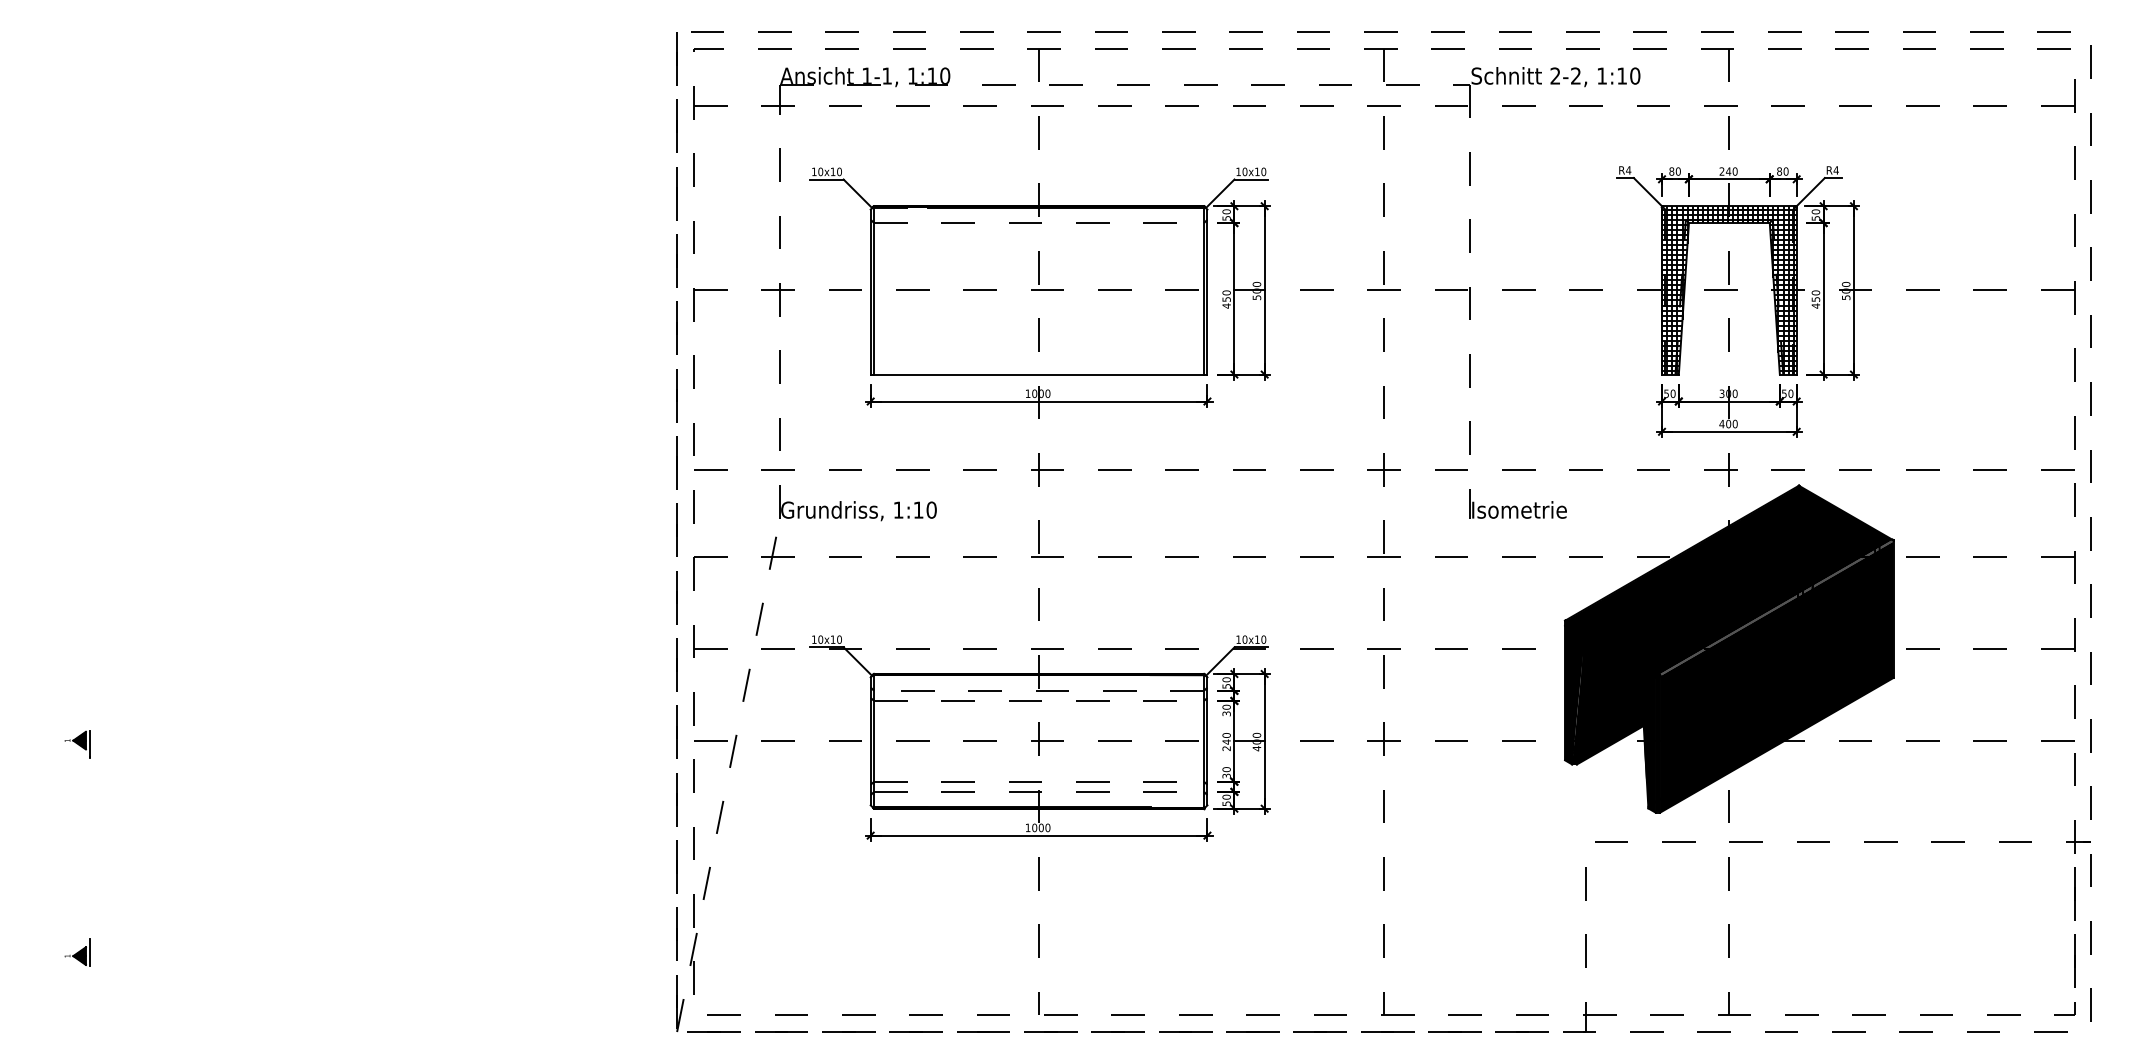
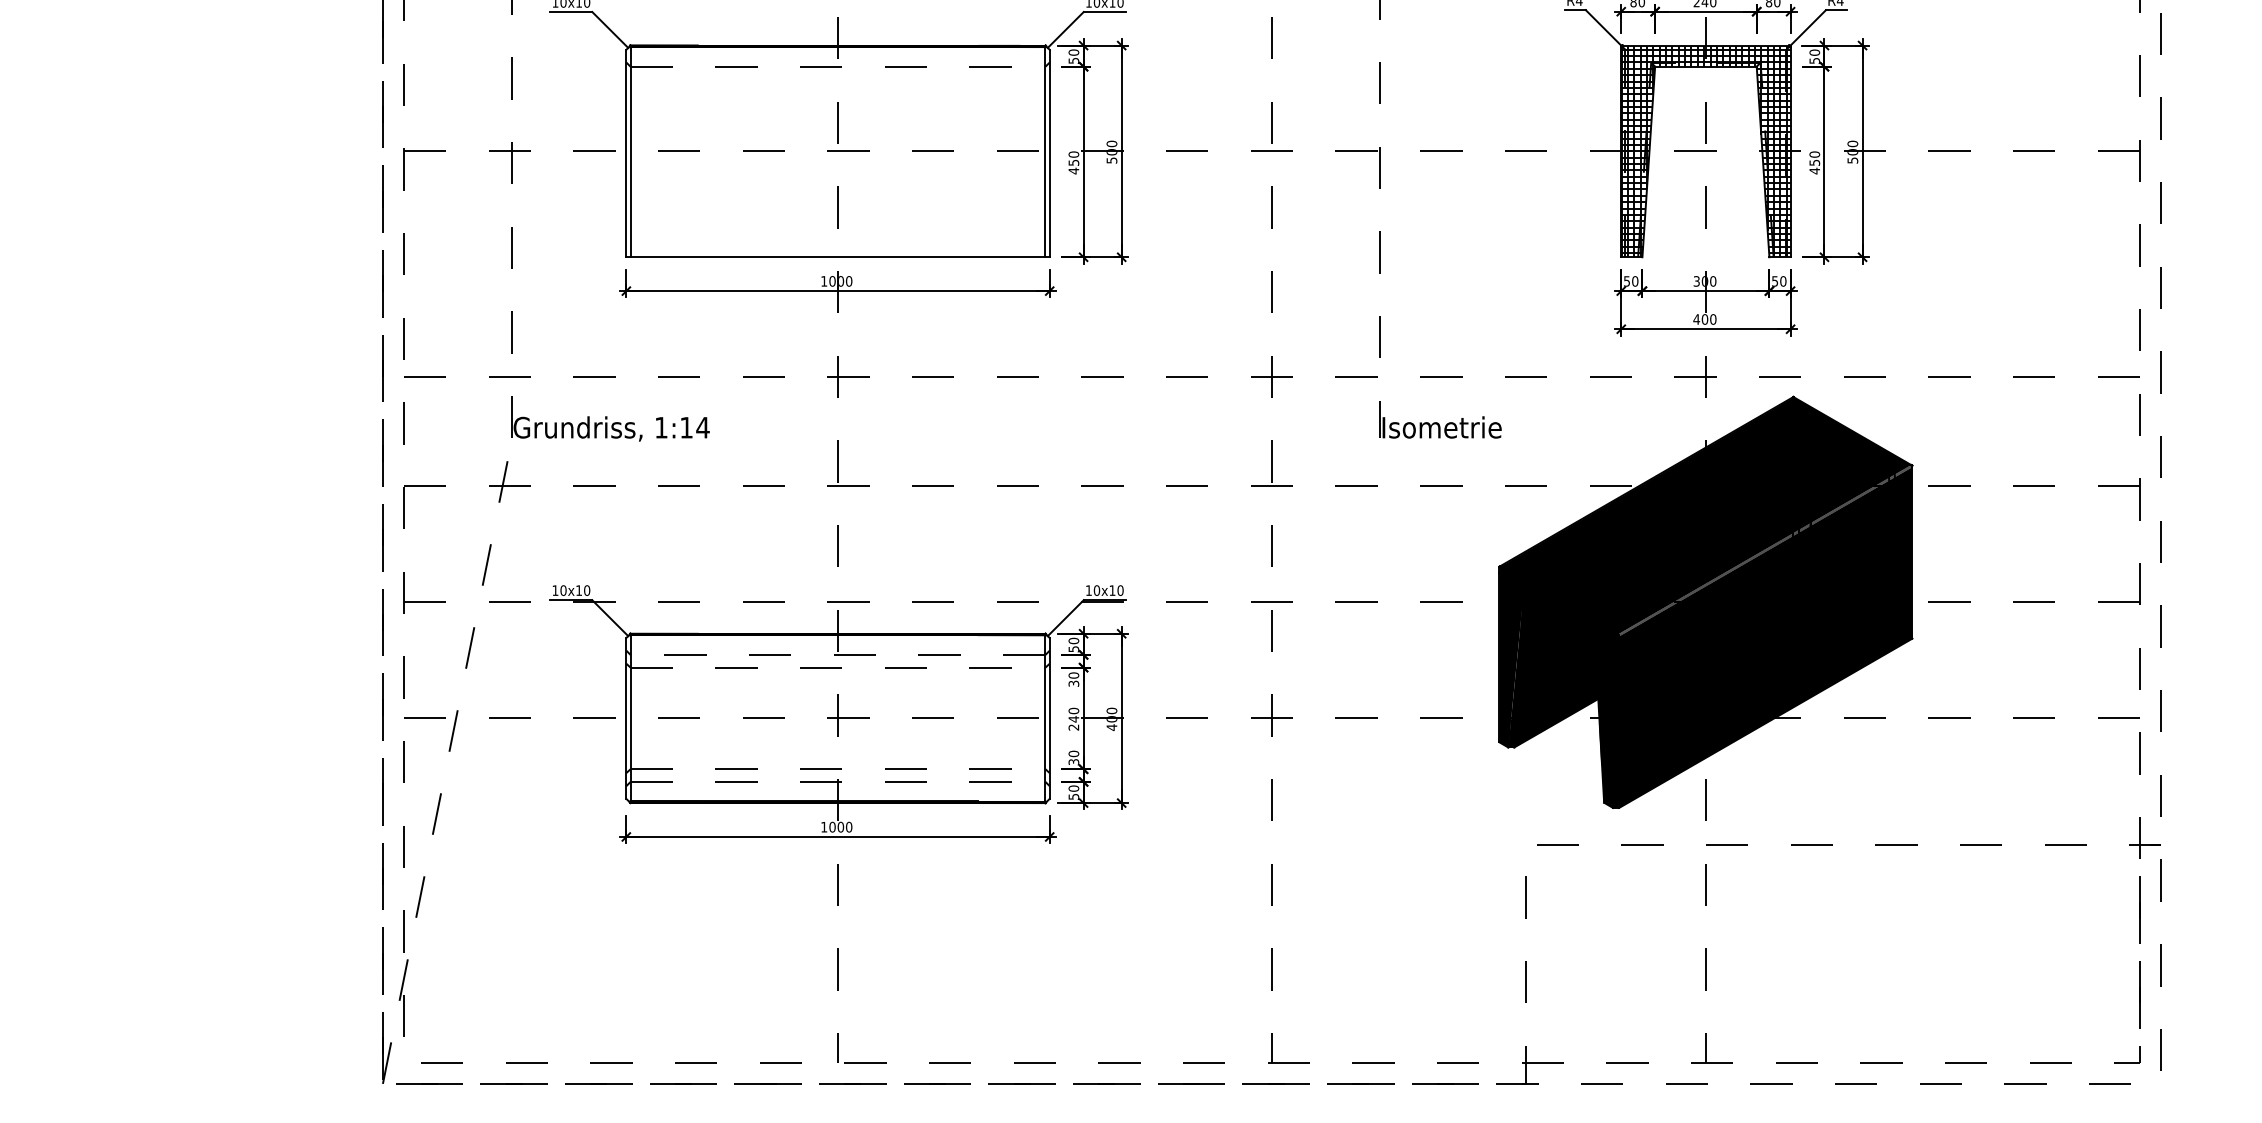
text: (931, 509) -> (702, 426), 1:10 -> 1:14

